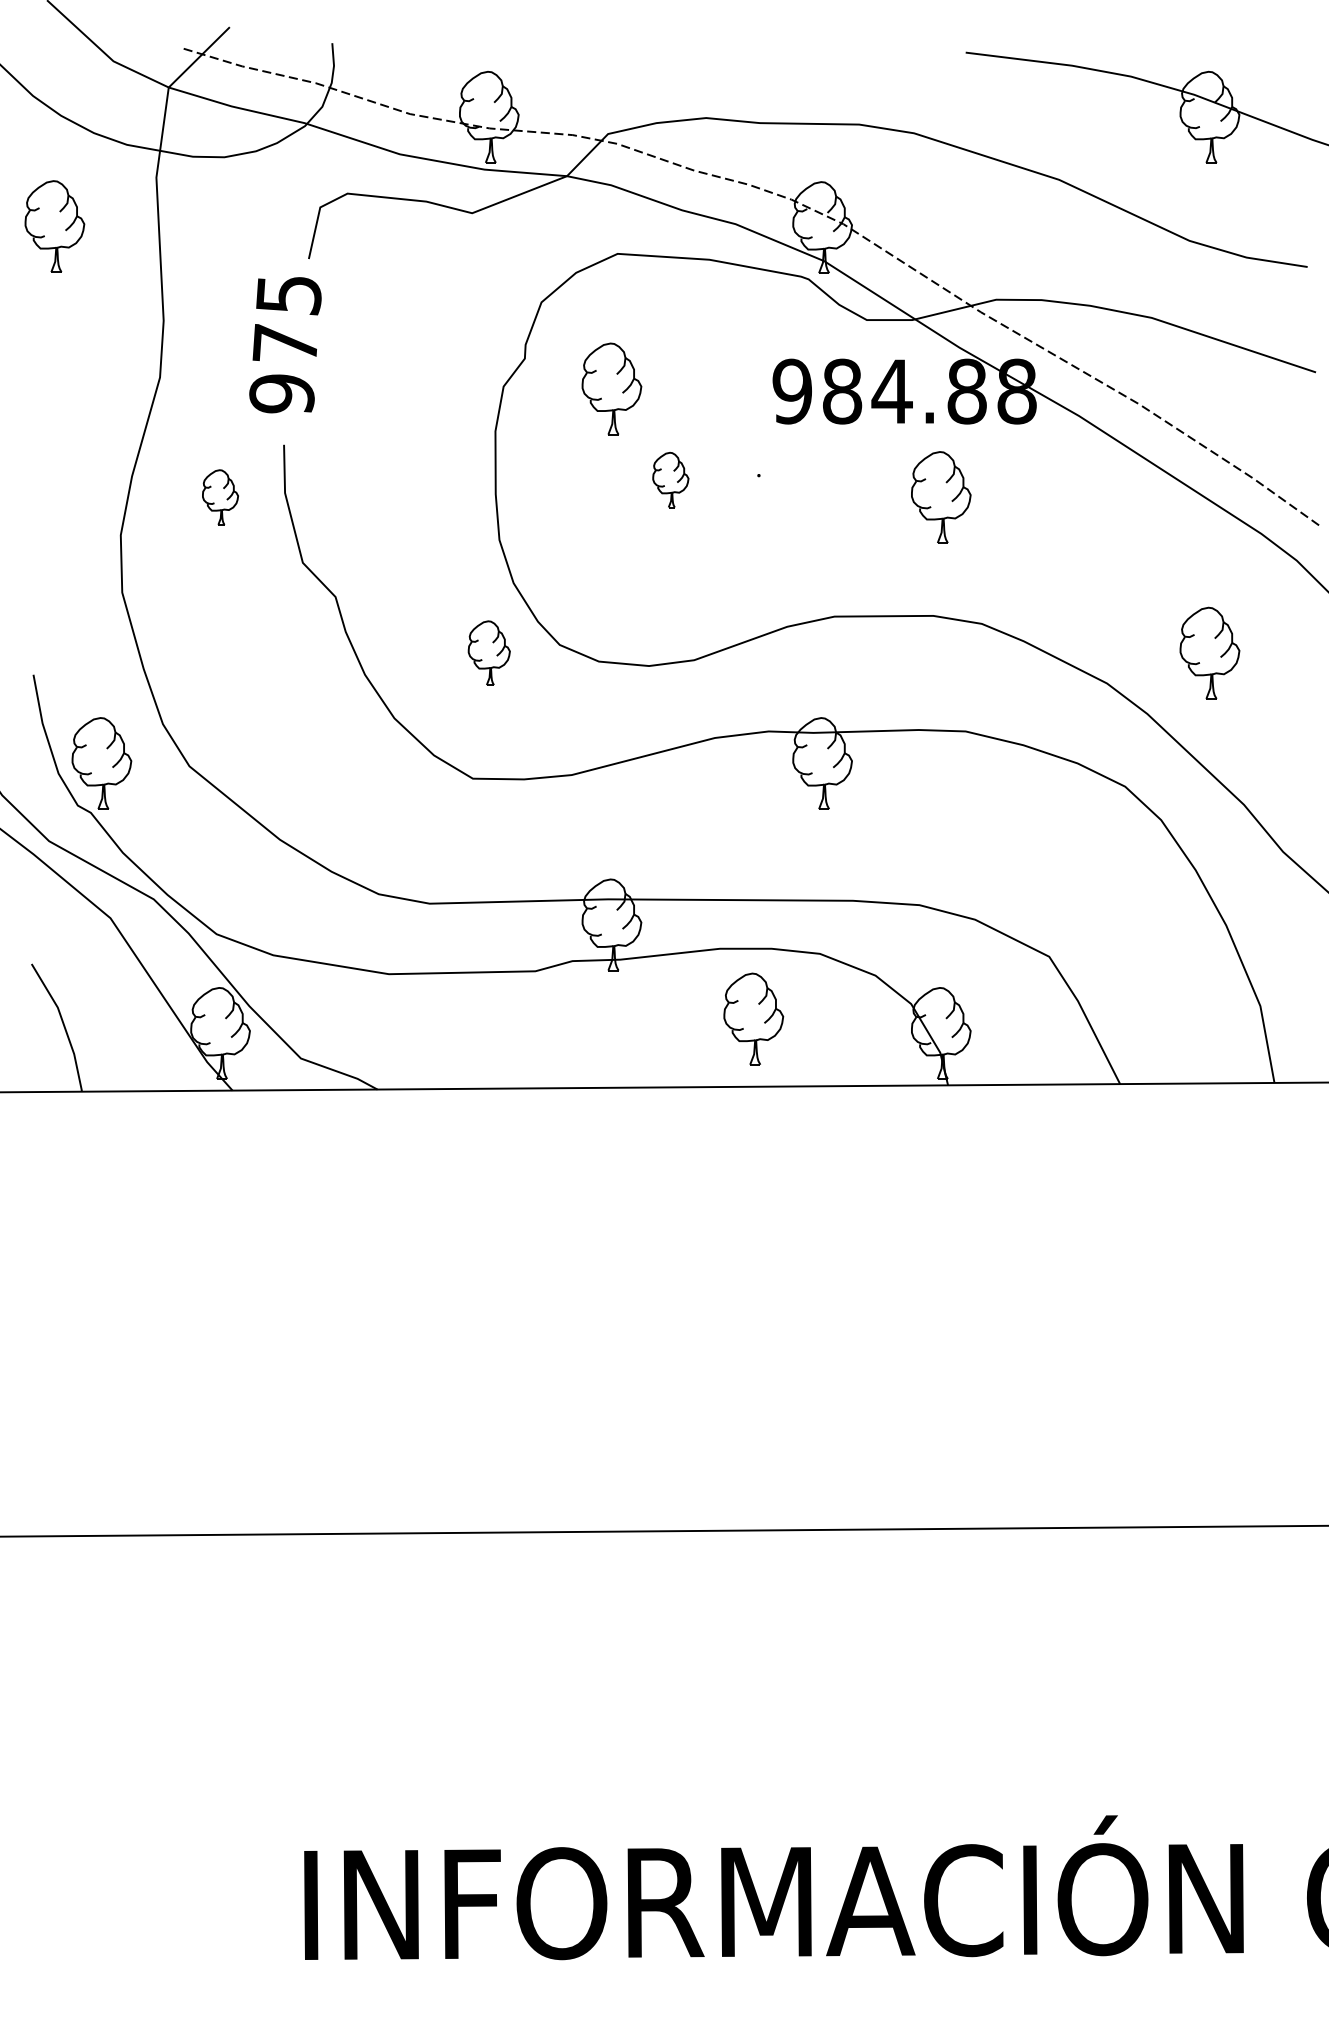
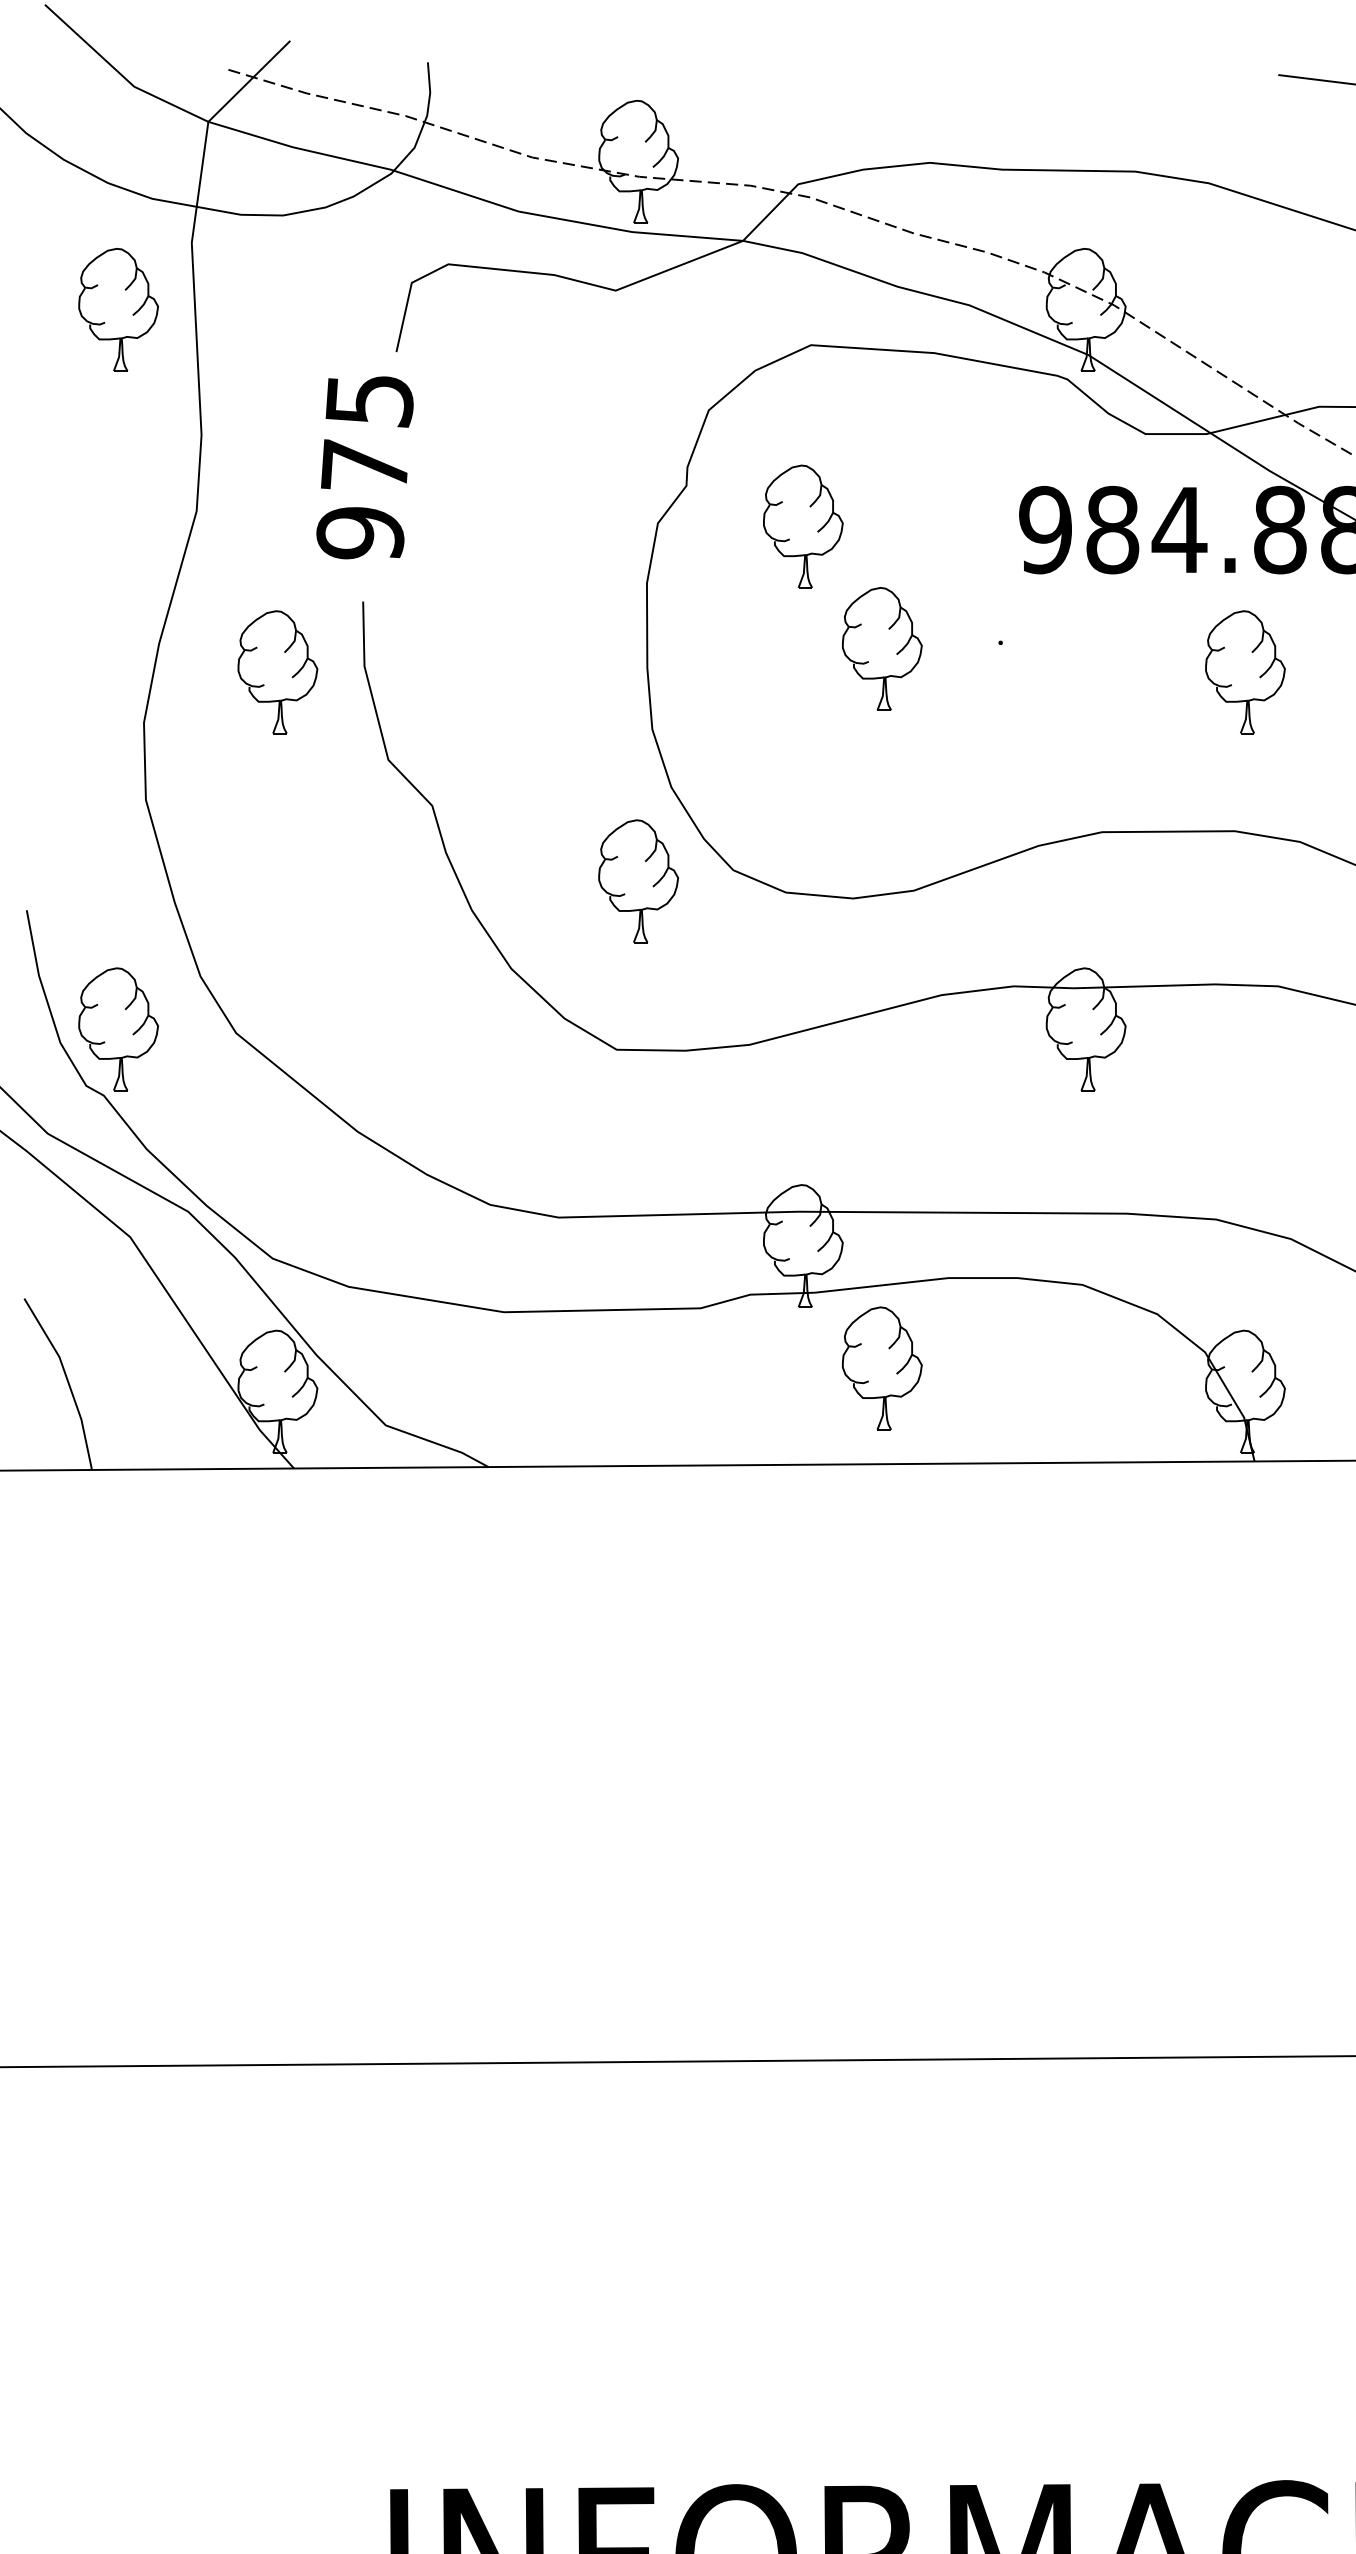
part: (54, 226) -> (118, 309), moved
part: (670, 479) -> (881, 648), size x1.67
part: (220, 497) -> (277, 672), size x1.67
part: (489, 652) -> (638, 880), size x1.43
part: (753, 1018) -> (881, 1367), moved

